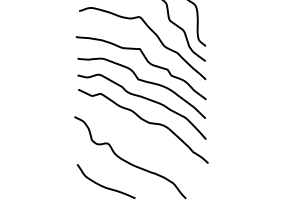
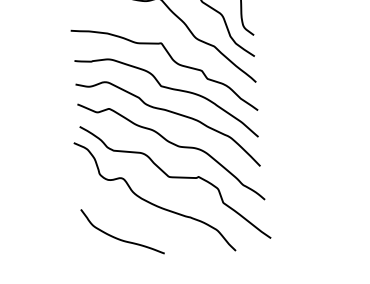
curve: (144, 145) -> (174, 178), added

